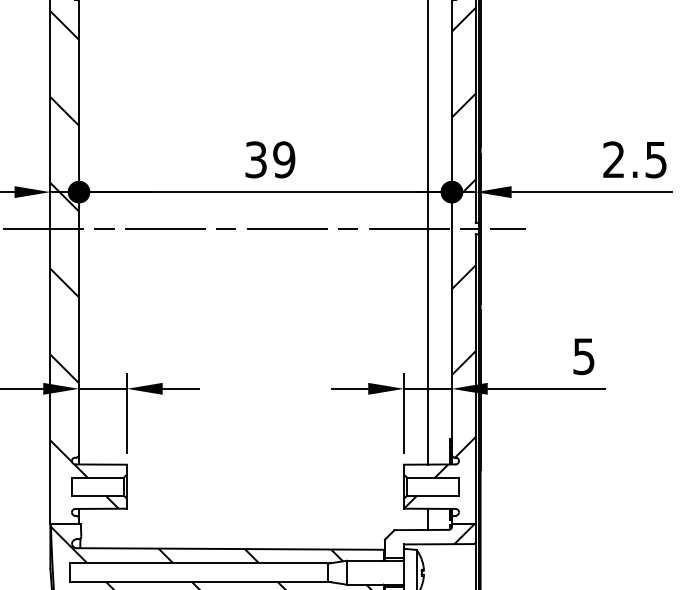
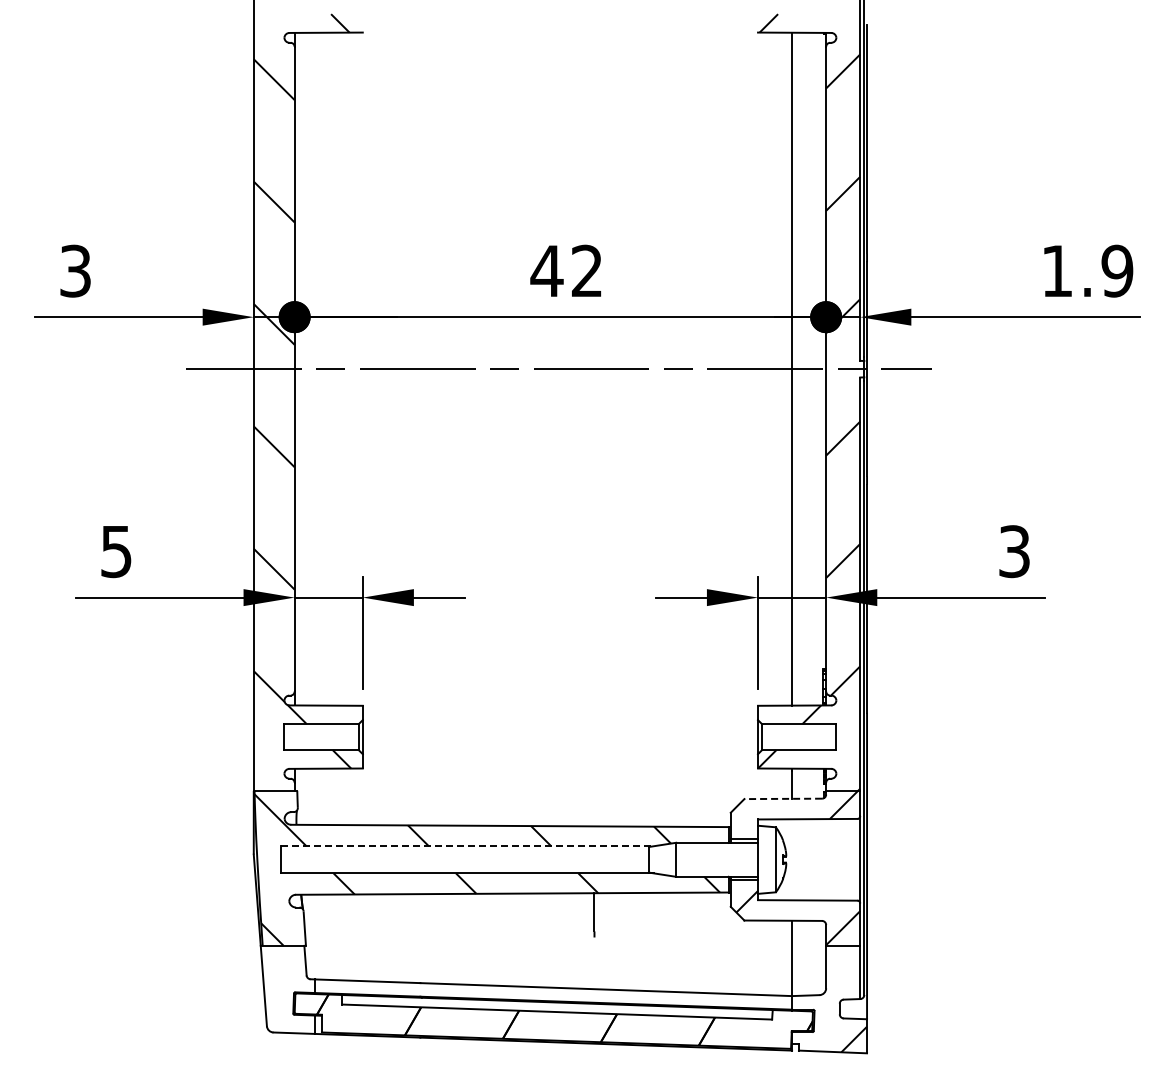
text: (269, 159) -> (566, 270), 39 -> 42
text: (635, 159) -> (1087, 270), 2.5 -> 1.9
text: (583, 356) -> (1014, 551), 5 -> 3
line: (421, 529) -> (783, 798), solid -> dashed
line: (200, 563) -> (467, 846), solid -> dashed

